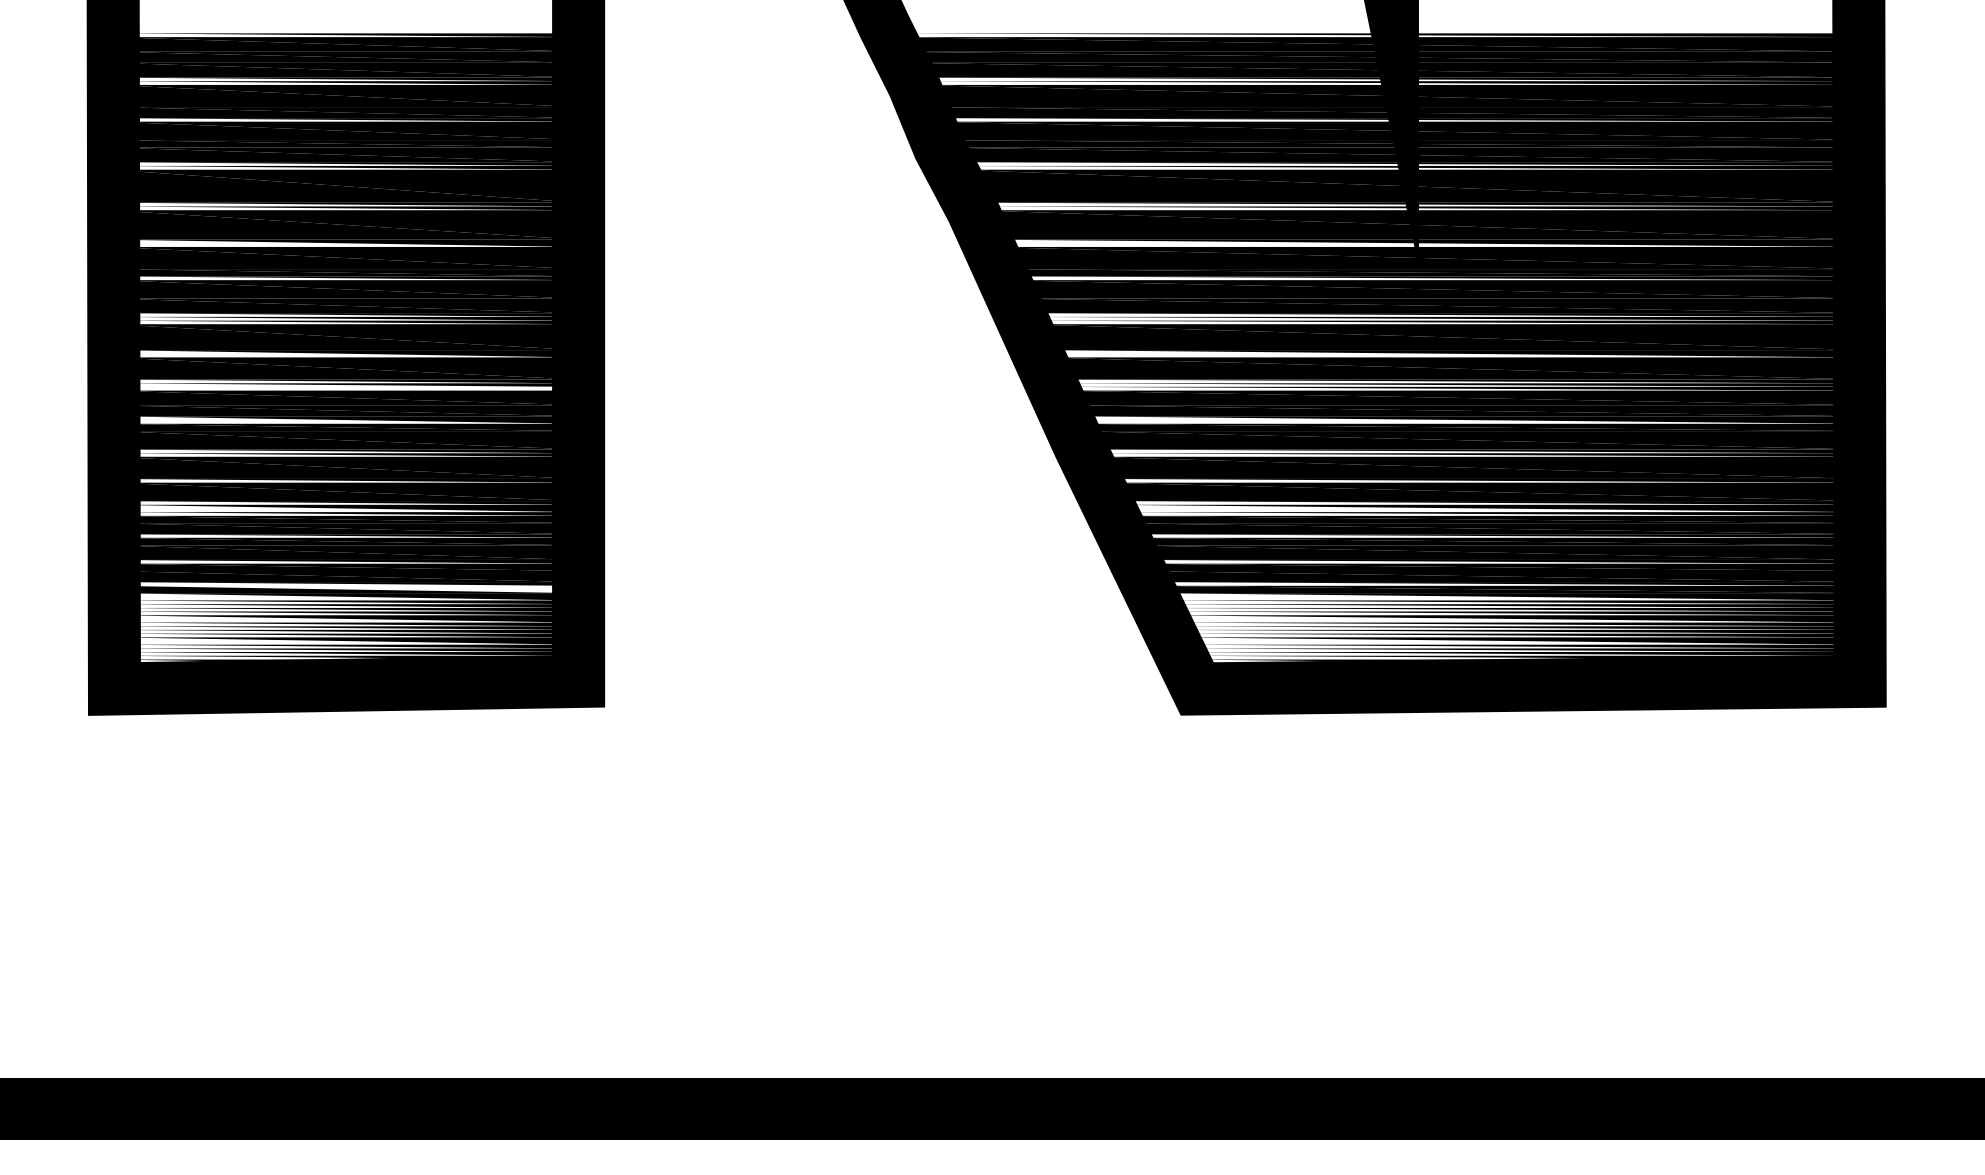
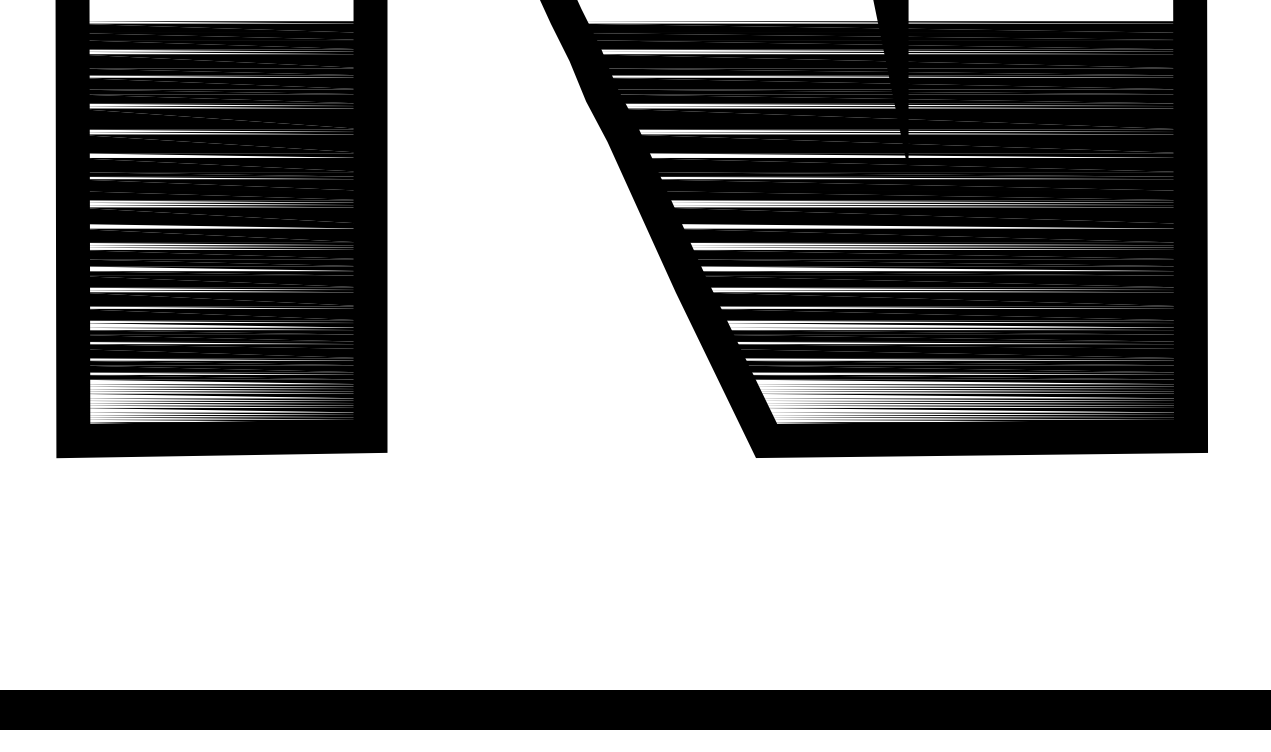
fill: (344, 388) -> (220, 248), added
fill: (344, 588) -> (220, 376), added

